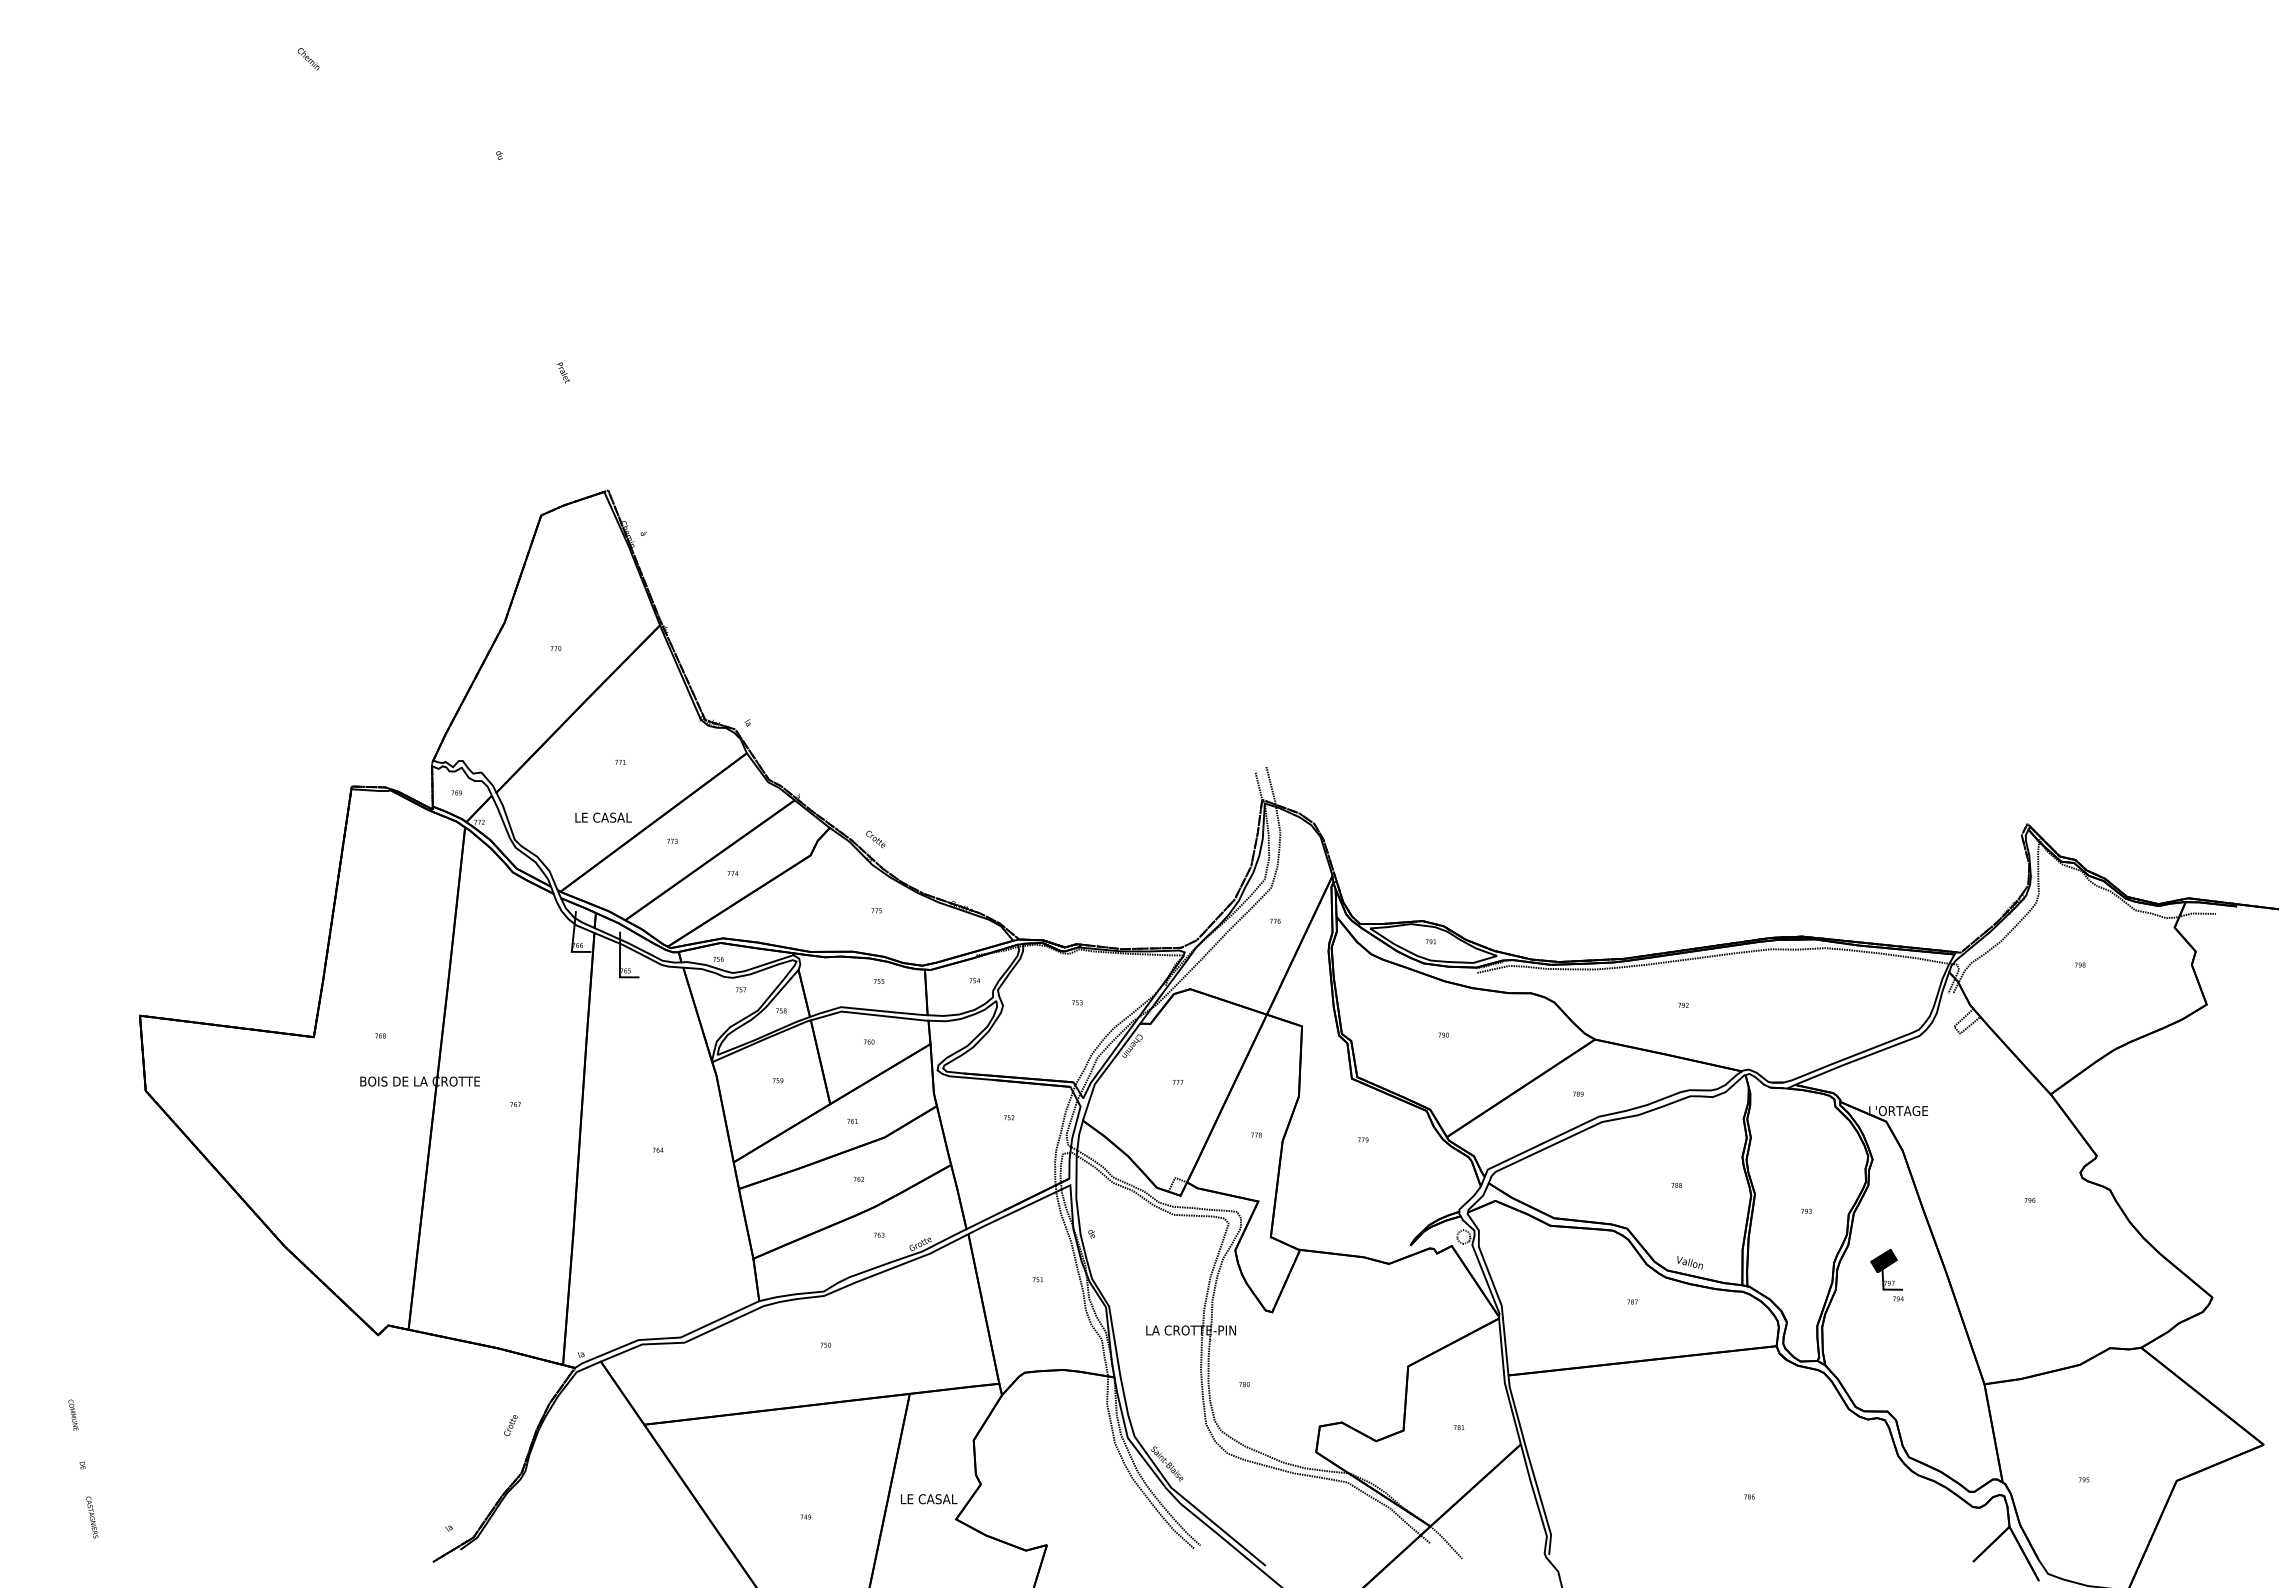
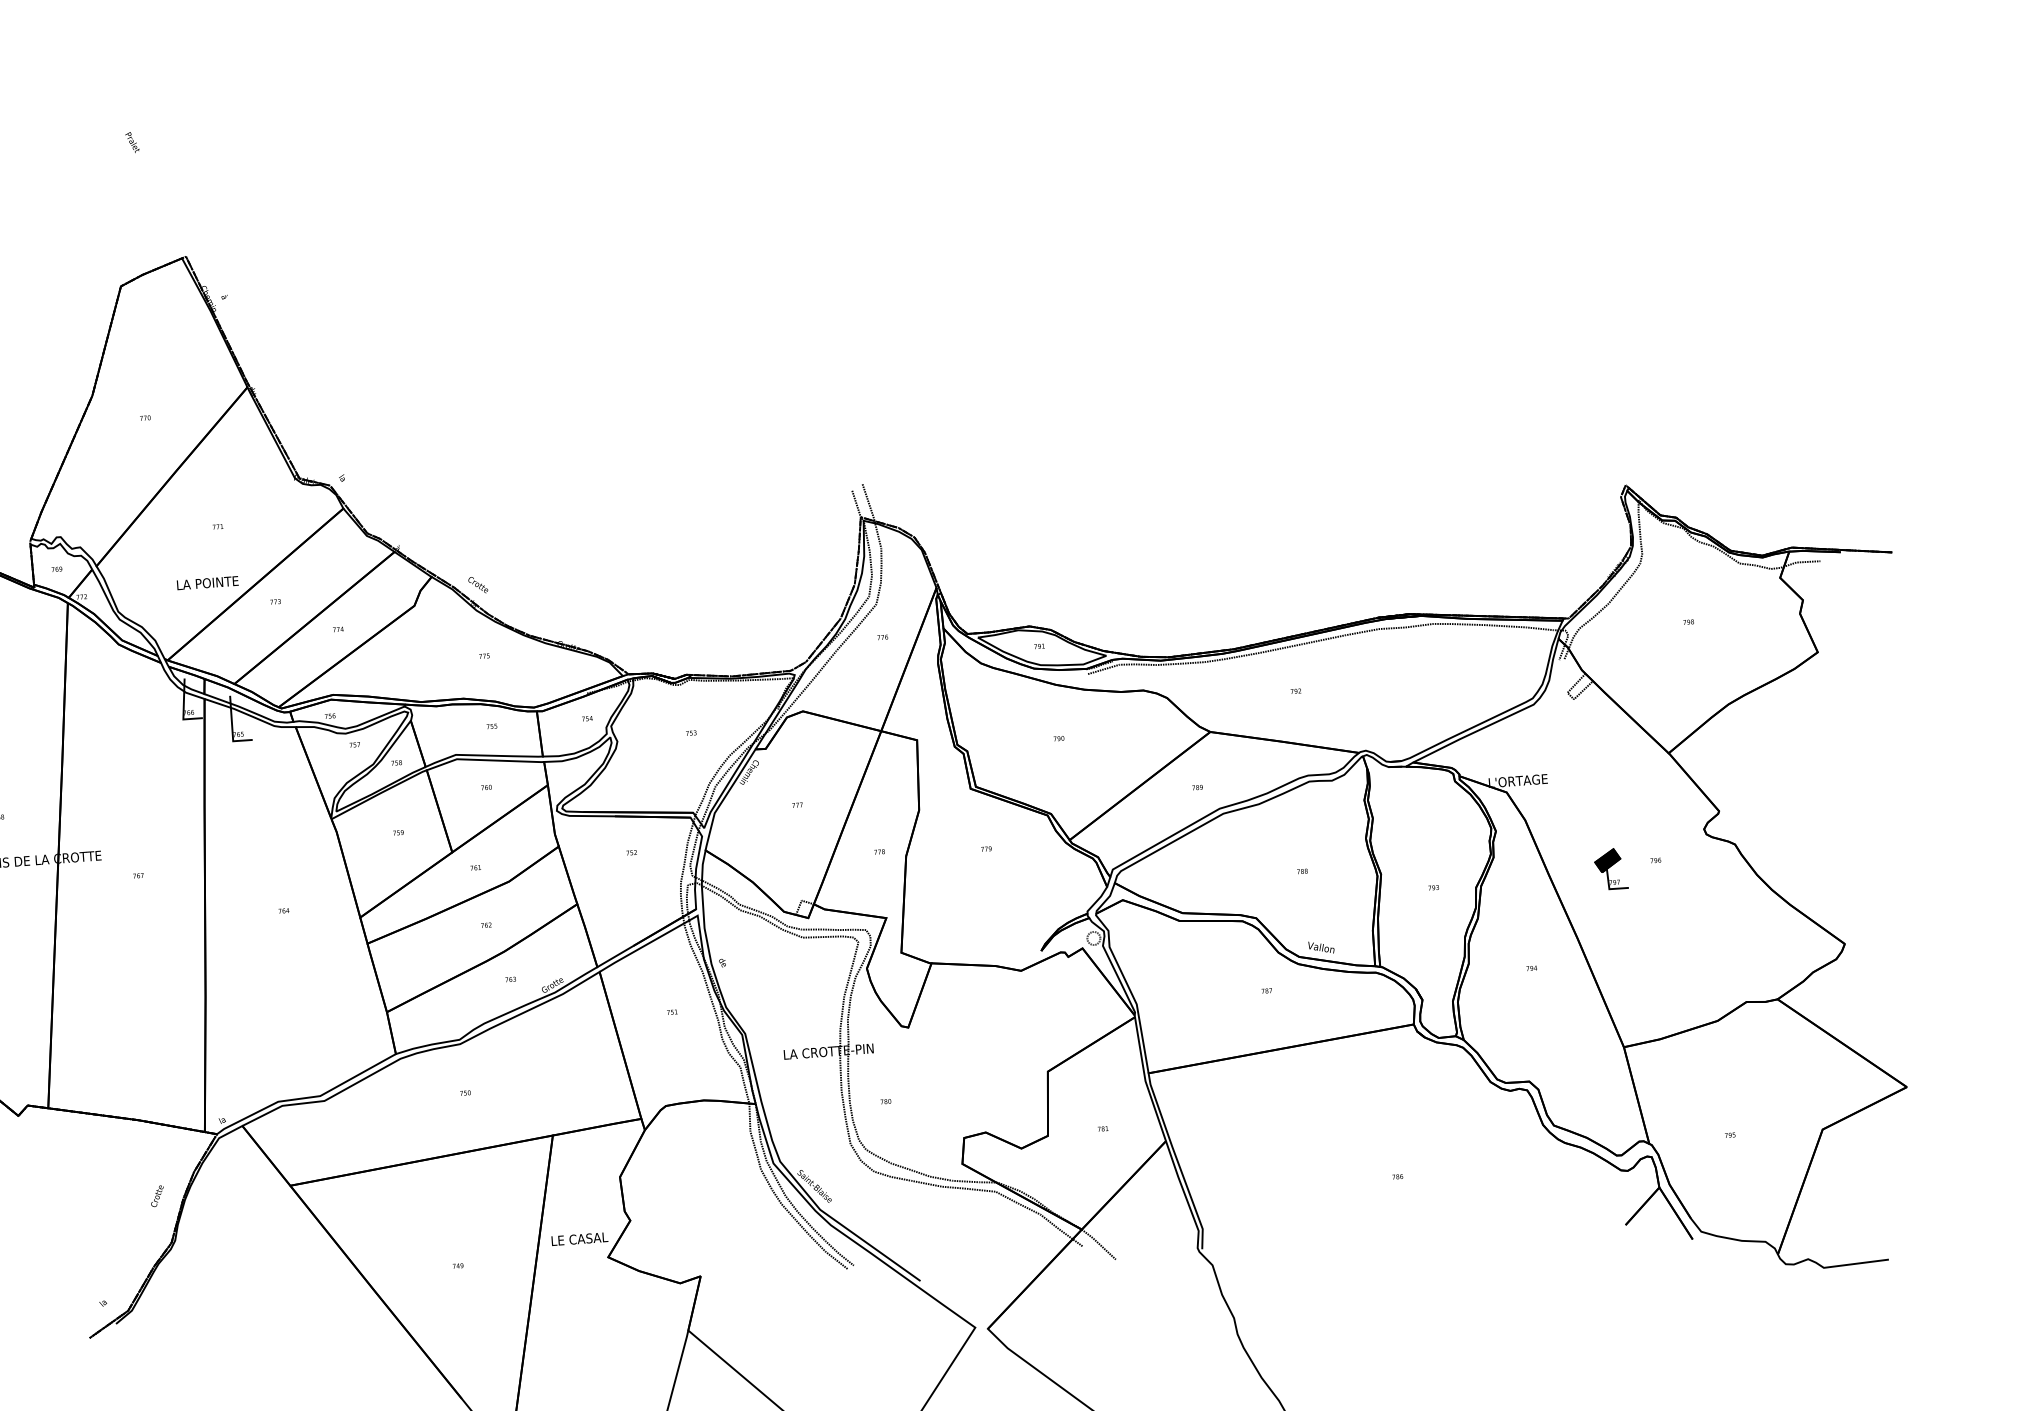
text: (608, 817) -> (210, 582), LE CASAL -> LA POINTE
part: (1886, 1269) -> (1610, 868), moved

